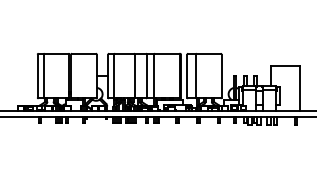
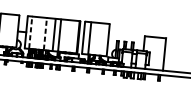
line: (114, 76) -> (30, 33), solid -> dashed
line: (134, 76) -> (45, 34), solid -> dashed

